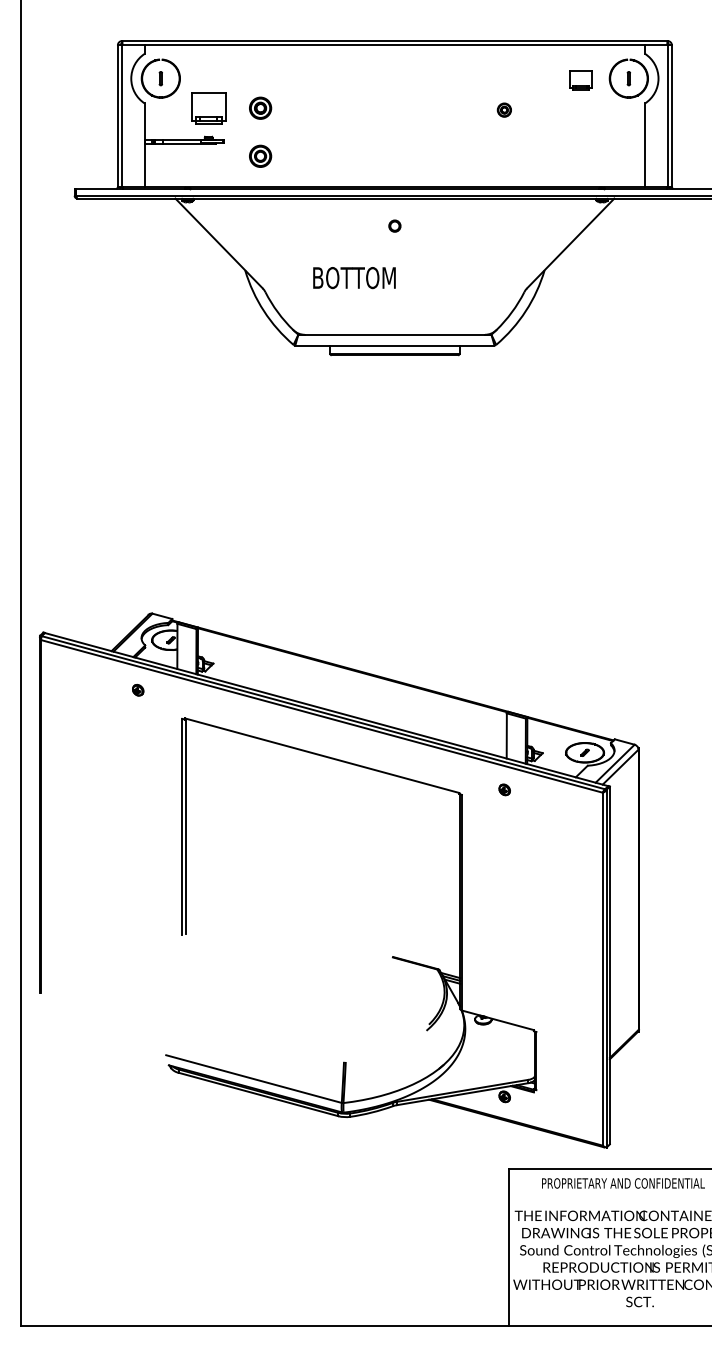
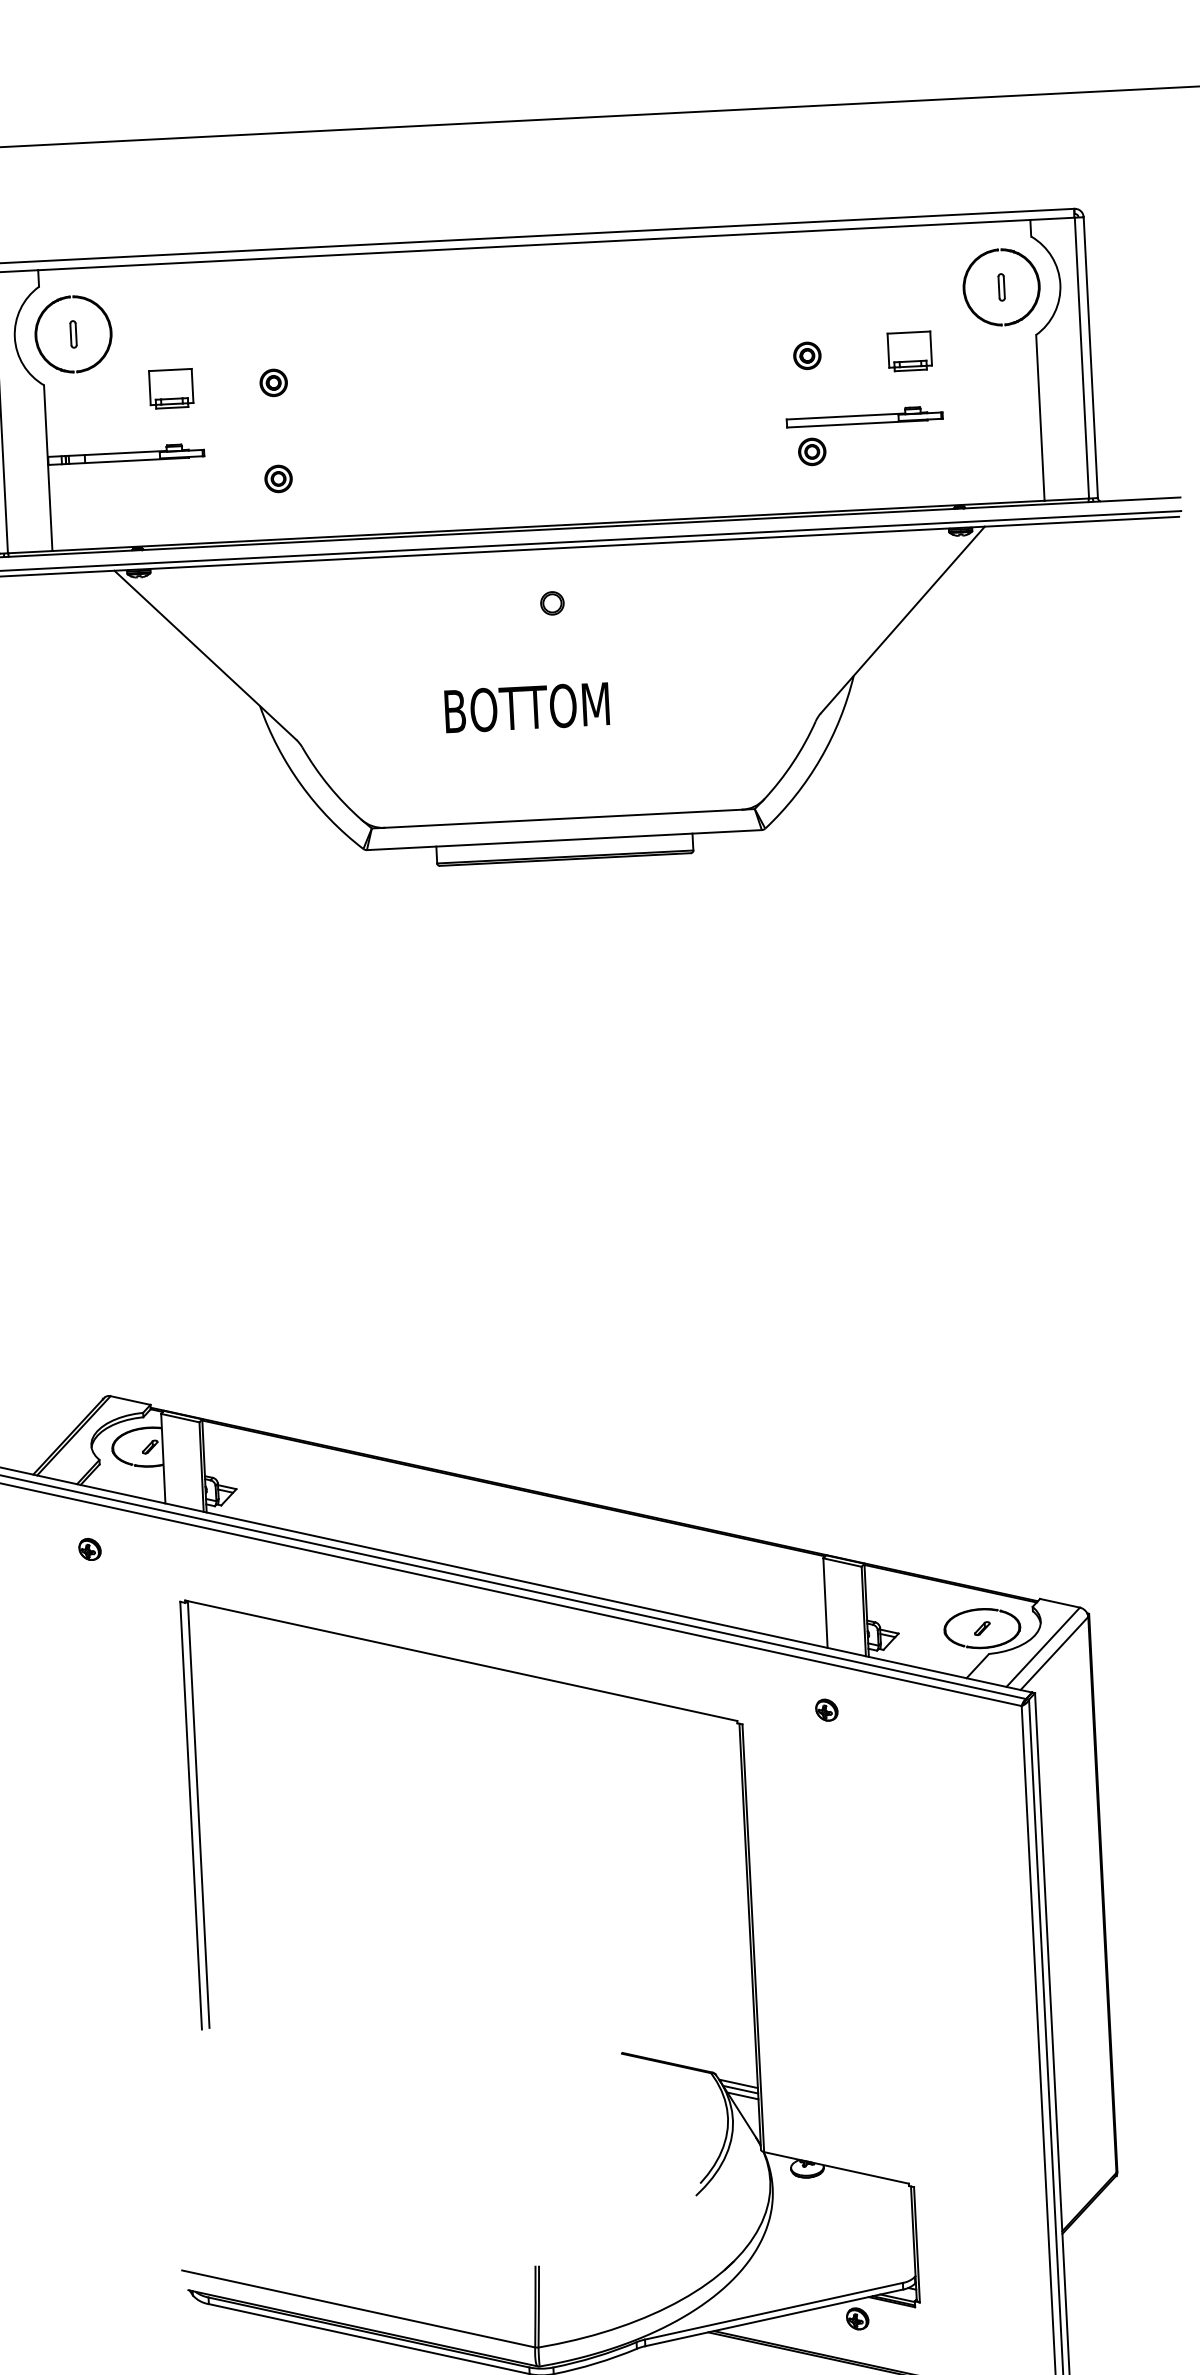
part: (580, 80) -> (908, 351), moved
part: (259, 107) -> (271, 381), size x0.62
part: (208, 108) -> (170, 388), size x0.62
part: (503, 109) -> (805, 354), moved
part: (556, 149) -> (865, 435), added
part: (259, 156) -> (276, 478), size x0.62
text: (354, 278) -> (527, 708), moved

